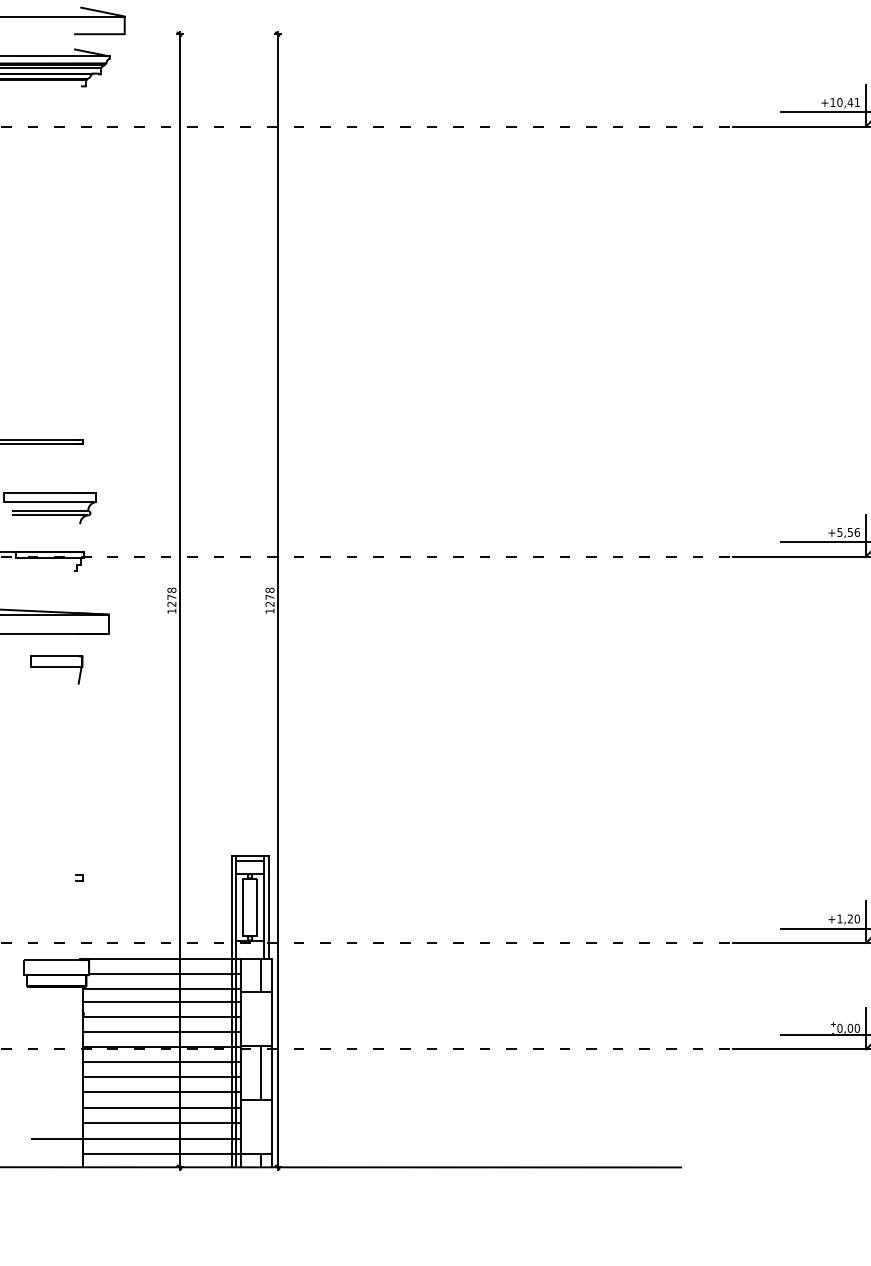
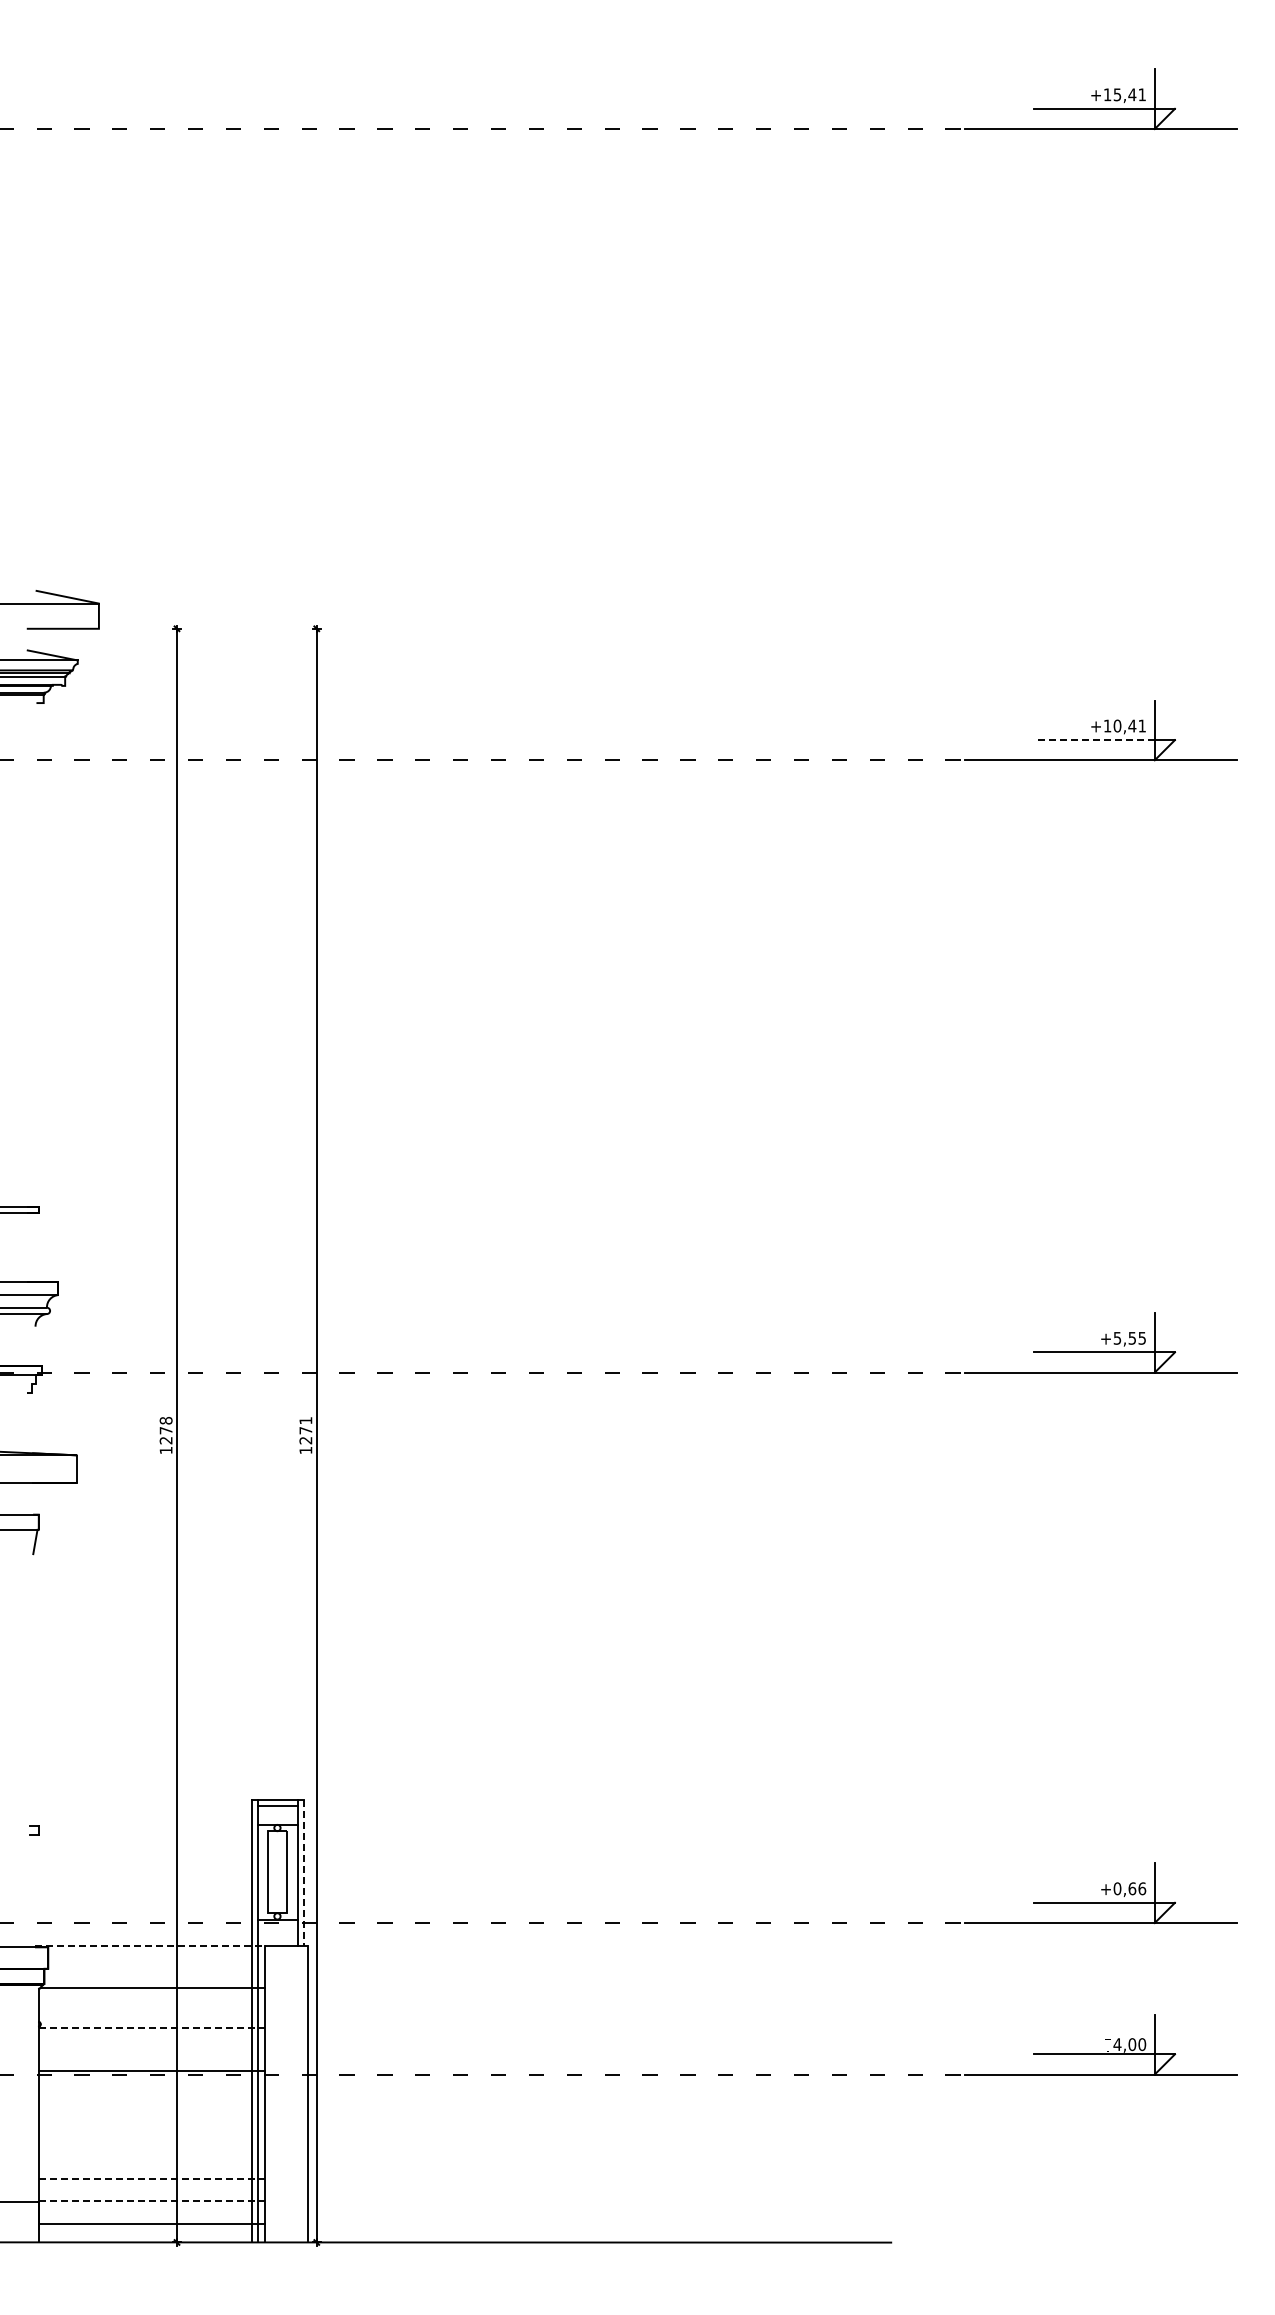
line: (823, 112) -> (1094, 740), solid -> dashed
text: (857, 531) -> (1142, 1337), +5,56 -> +5,55
text: (269, 590) -> (305, 1420), 1278 -> 1271
line: (268, 908) -> (303, 1873), solid -> dashed
text: (848, 918) -> (1129, 1888), +1,20 -> +0,66
line: (160, 958) -> (149, 1945), solid -> dashed
line: (165, 973) -> (156, 1966), removed
line: (161, 1002) -> (151, 2007), removed
line: (162, 1016) -> (152, 2027), solid -> dashed
text: (839, 1028) -> (1117, 2044), 0,00 -> 4,00
line: (161, 1031) -> (151, 2049), removed
line: (161, 1062) -> (151, 2092), removed
hatch: (256, 1062) -> (286, 2093), removed
line: (161, 1077) -> (151, 2114), removed
line: (161, 1092) -> (151, 2135), removed
line: (161, 1107) -> (151, 2157), removed
line: (162, 1123) -> (152, 2179), solid -> dashed
line: (162, 1138) -> (152, 2201), solid -> dashed

